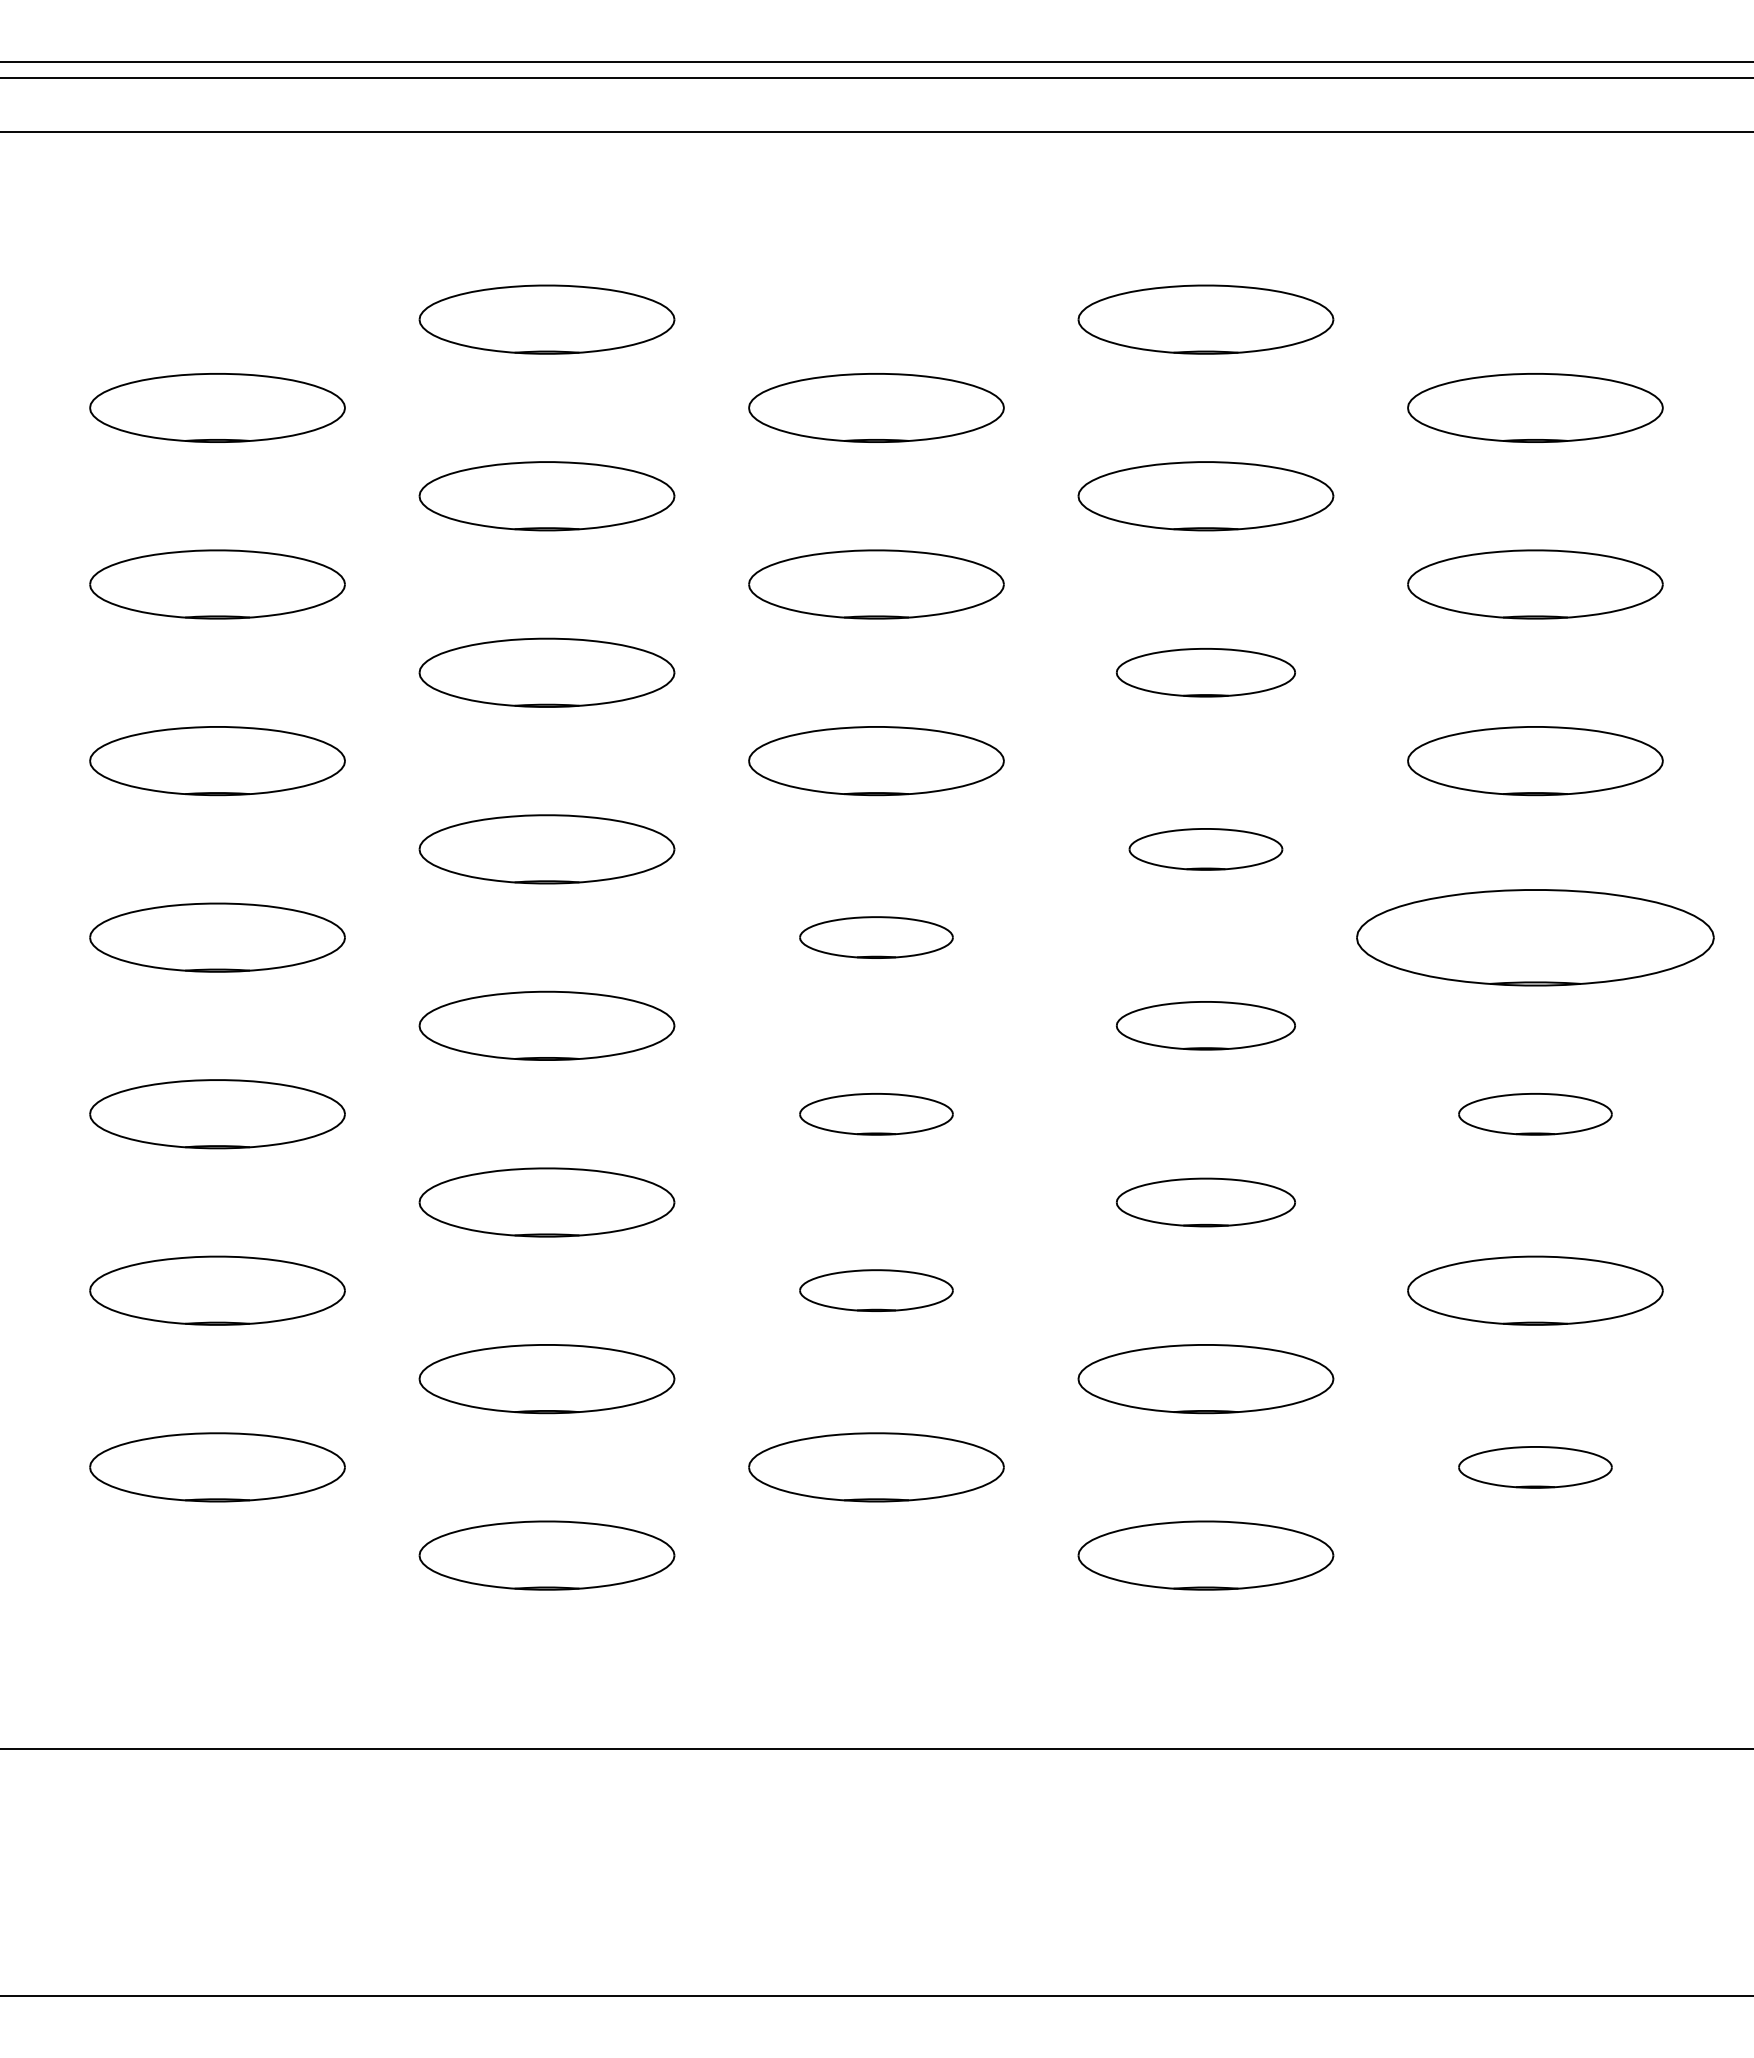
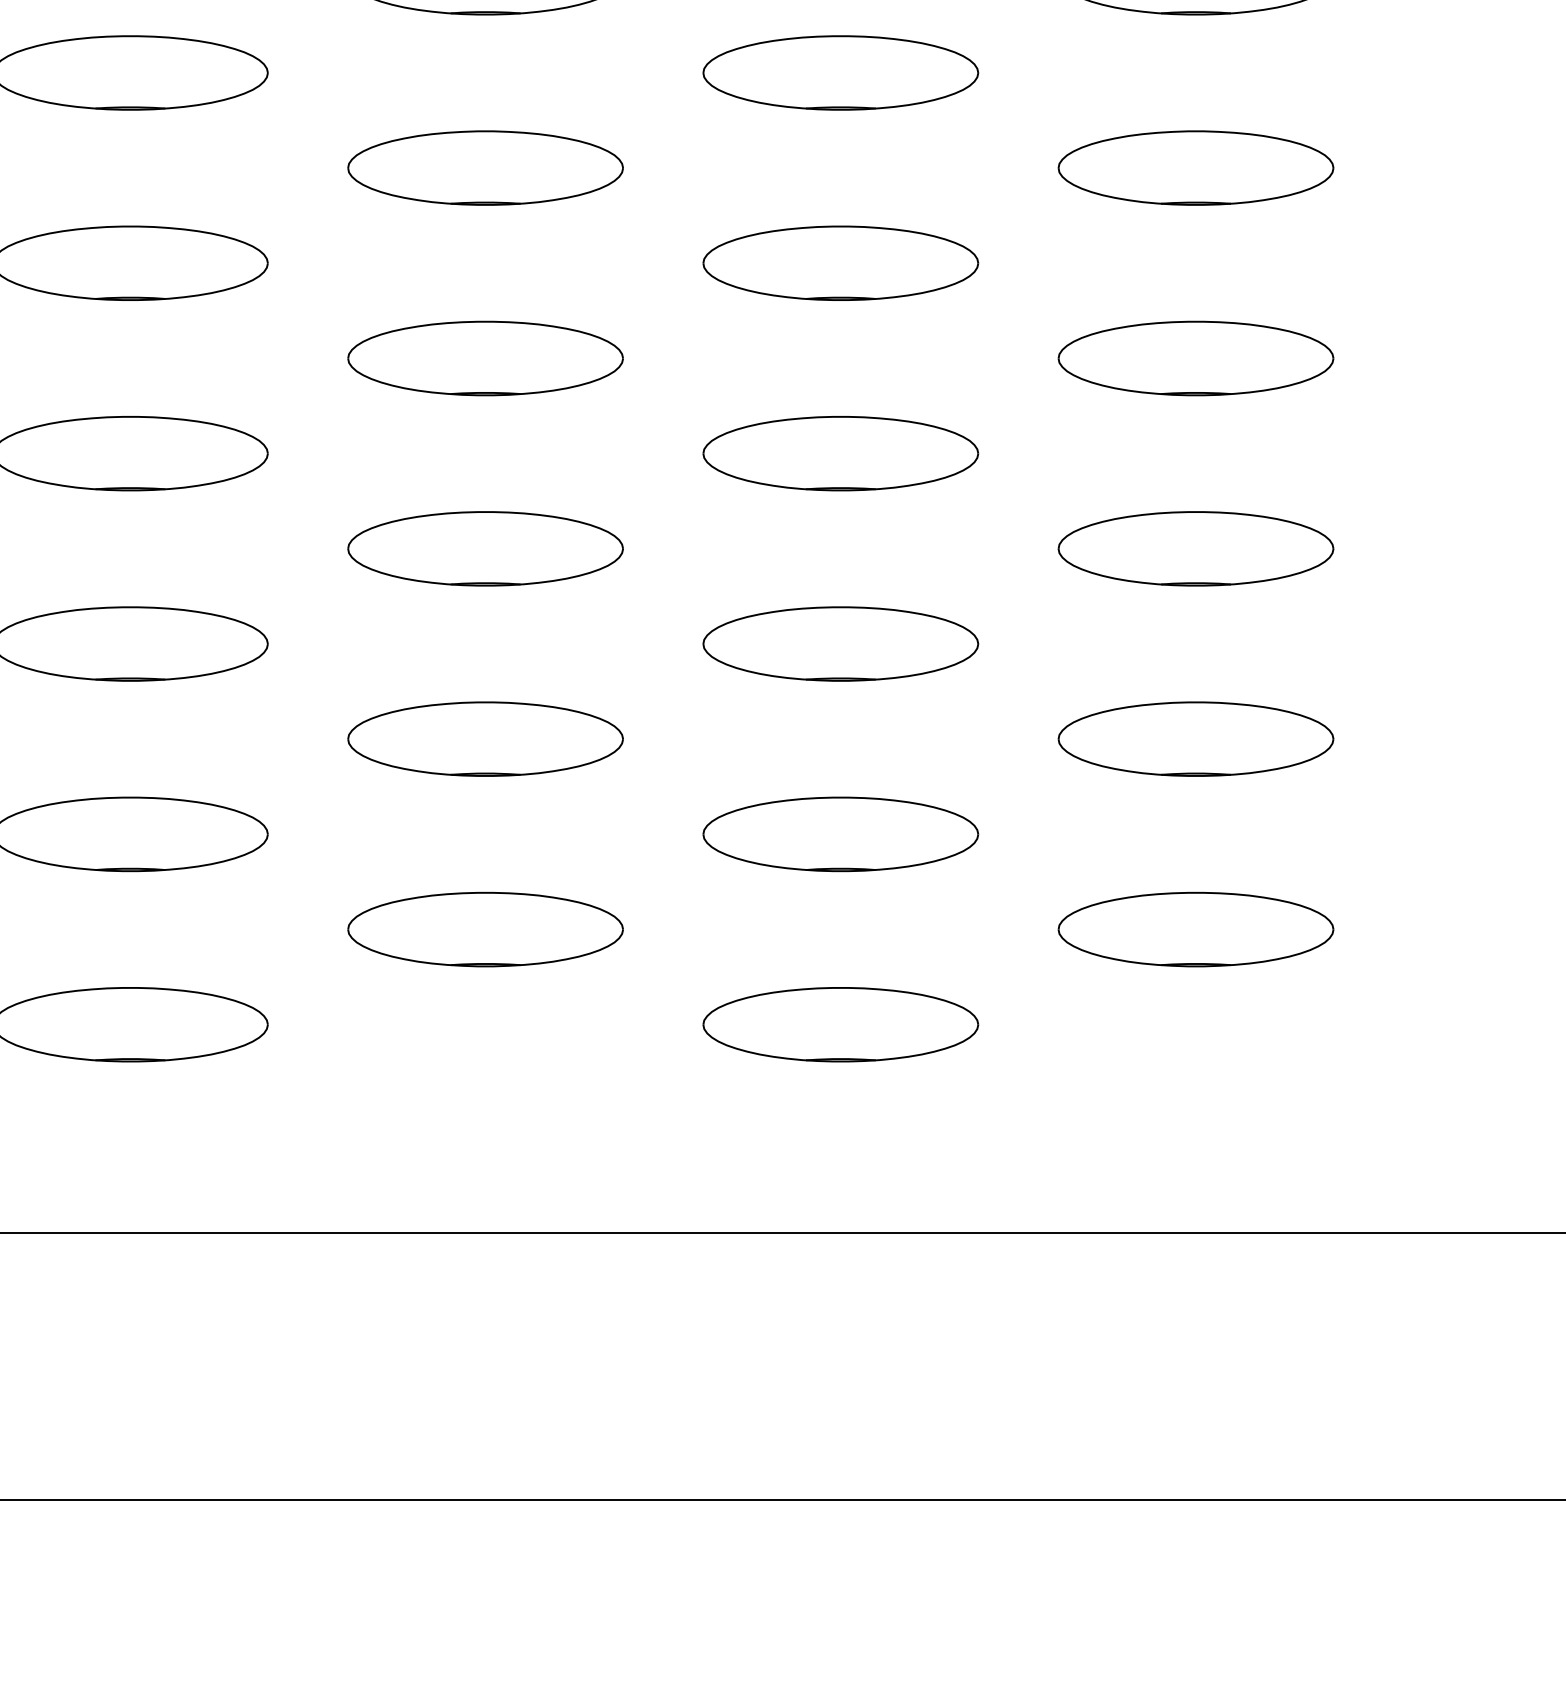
part: (1205, 672) -> (840, 72), size x1.43
part: (1205, 849) -> (840, 263), size x1.67
part: (876, 937) -> (485, 358), size x1.67
part: (1535, 937) -> (1196, 358), size x0.71
part: (1205, 1025) -> (840, 453), size x1.43
part: (876, 1114) -> (485, 549), size x1.67
part: (1535, 1114) -> (1196, 549), size x1.67
part: (1205, 1202) -> (840, 644), size x1.43
part: (876, 1290) -> (485, 738), size x1.67
part: (1535, 1467) -> (1196, 929), size x1.67

